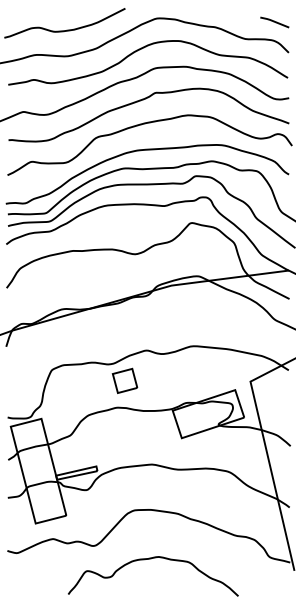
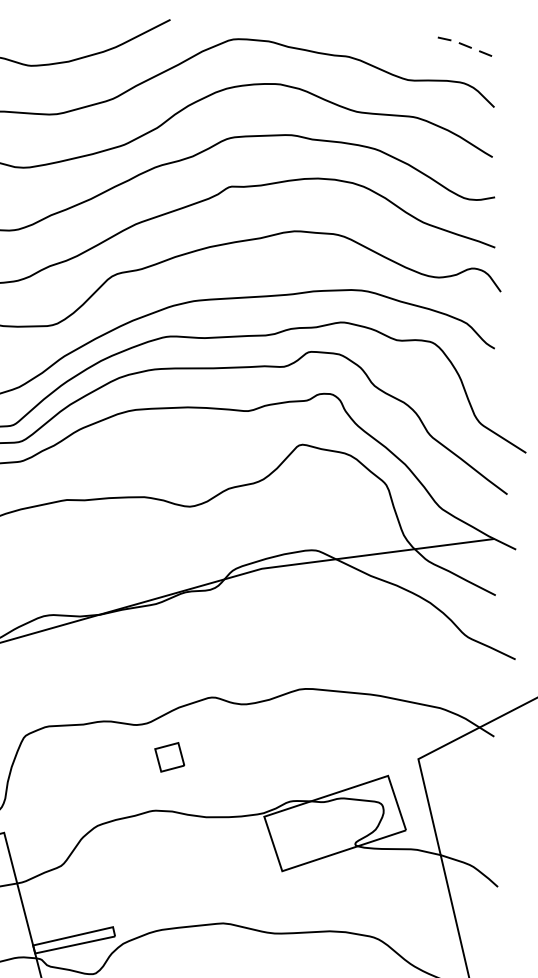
line: (273, 21) -> (463, 45), solid -> dashed
part: (124, 380) -> (168, 756), size x0.6

